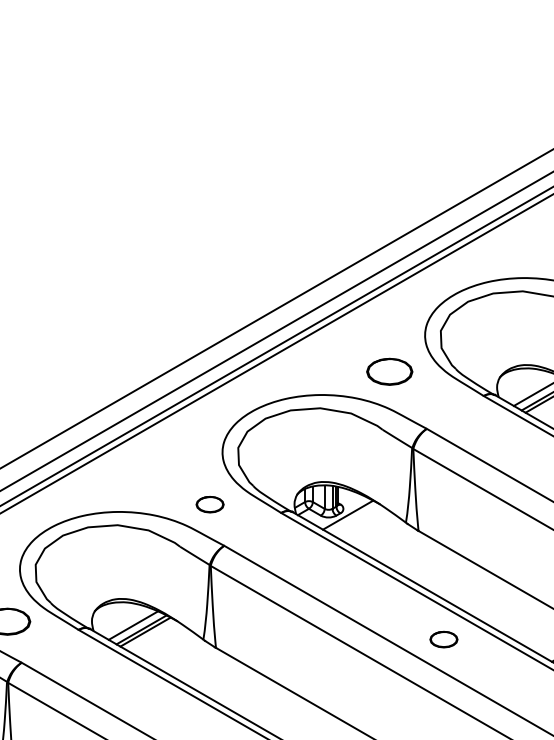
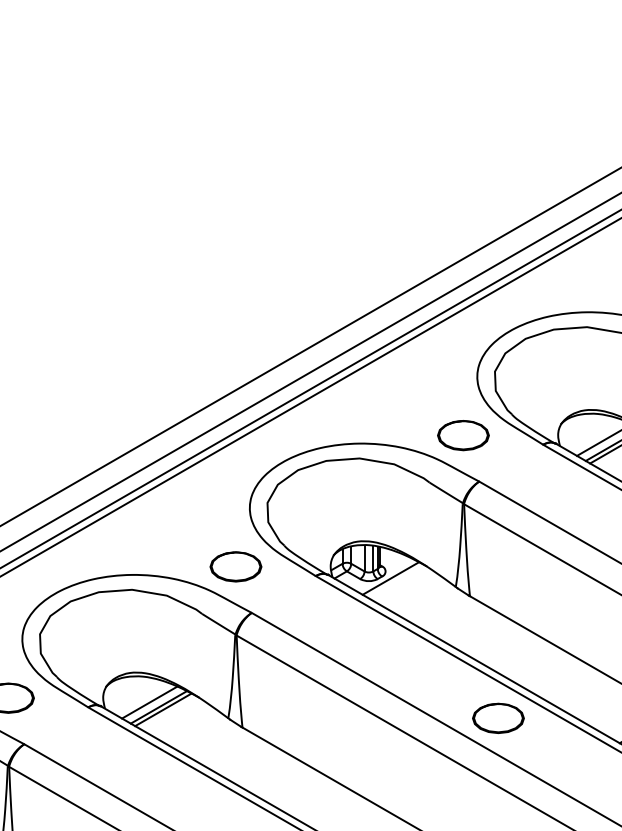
part: (389, 371) -> (463, 435), moved
part: (209, 504) -> (235, 566), size x1.67
part: (443, 639) -> (497, 718), size x1.67

